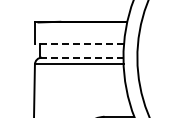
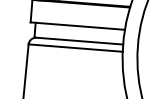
line: (79, 43) -> (77, 25), dashed -> solid
line: (81, 57) -> (78, 40), dashed -> solid

